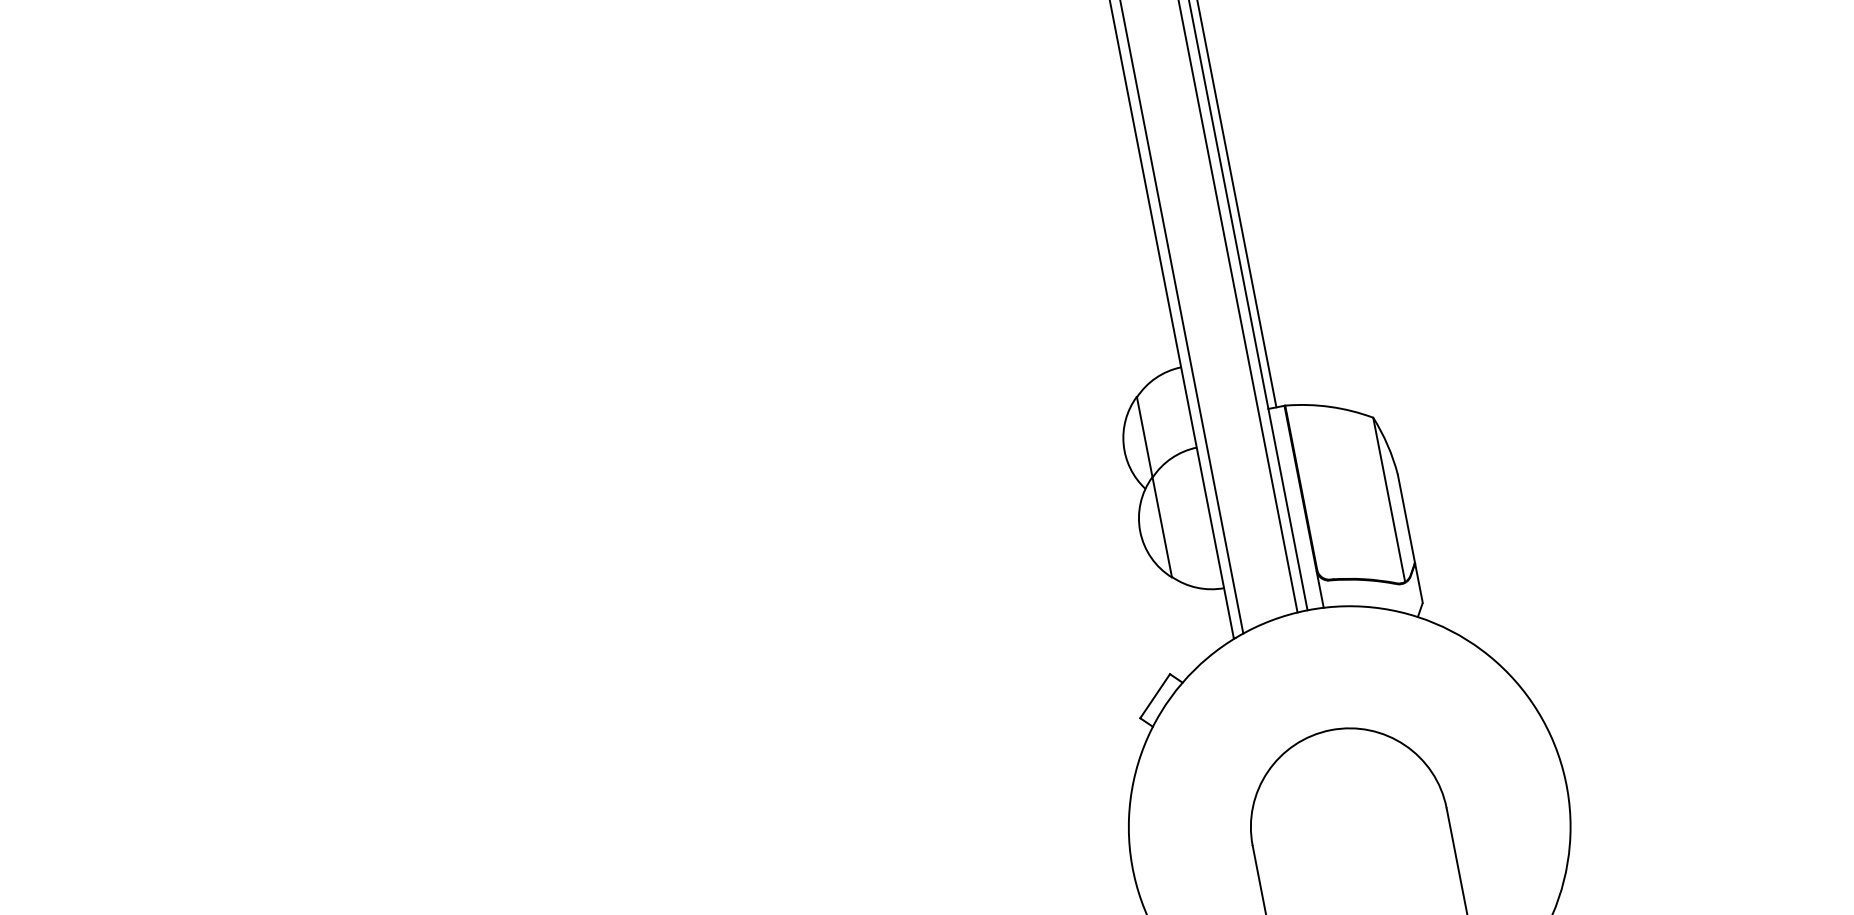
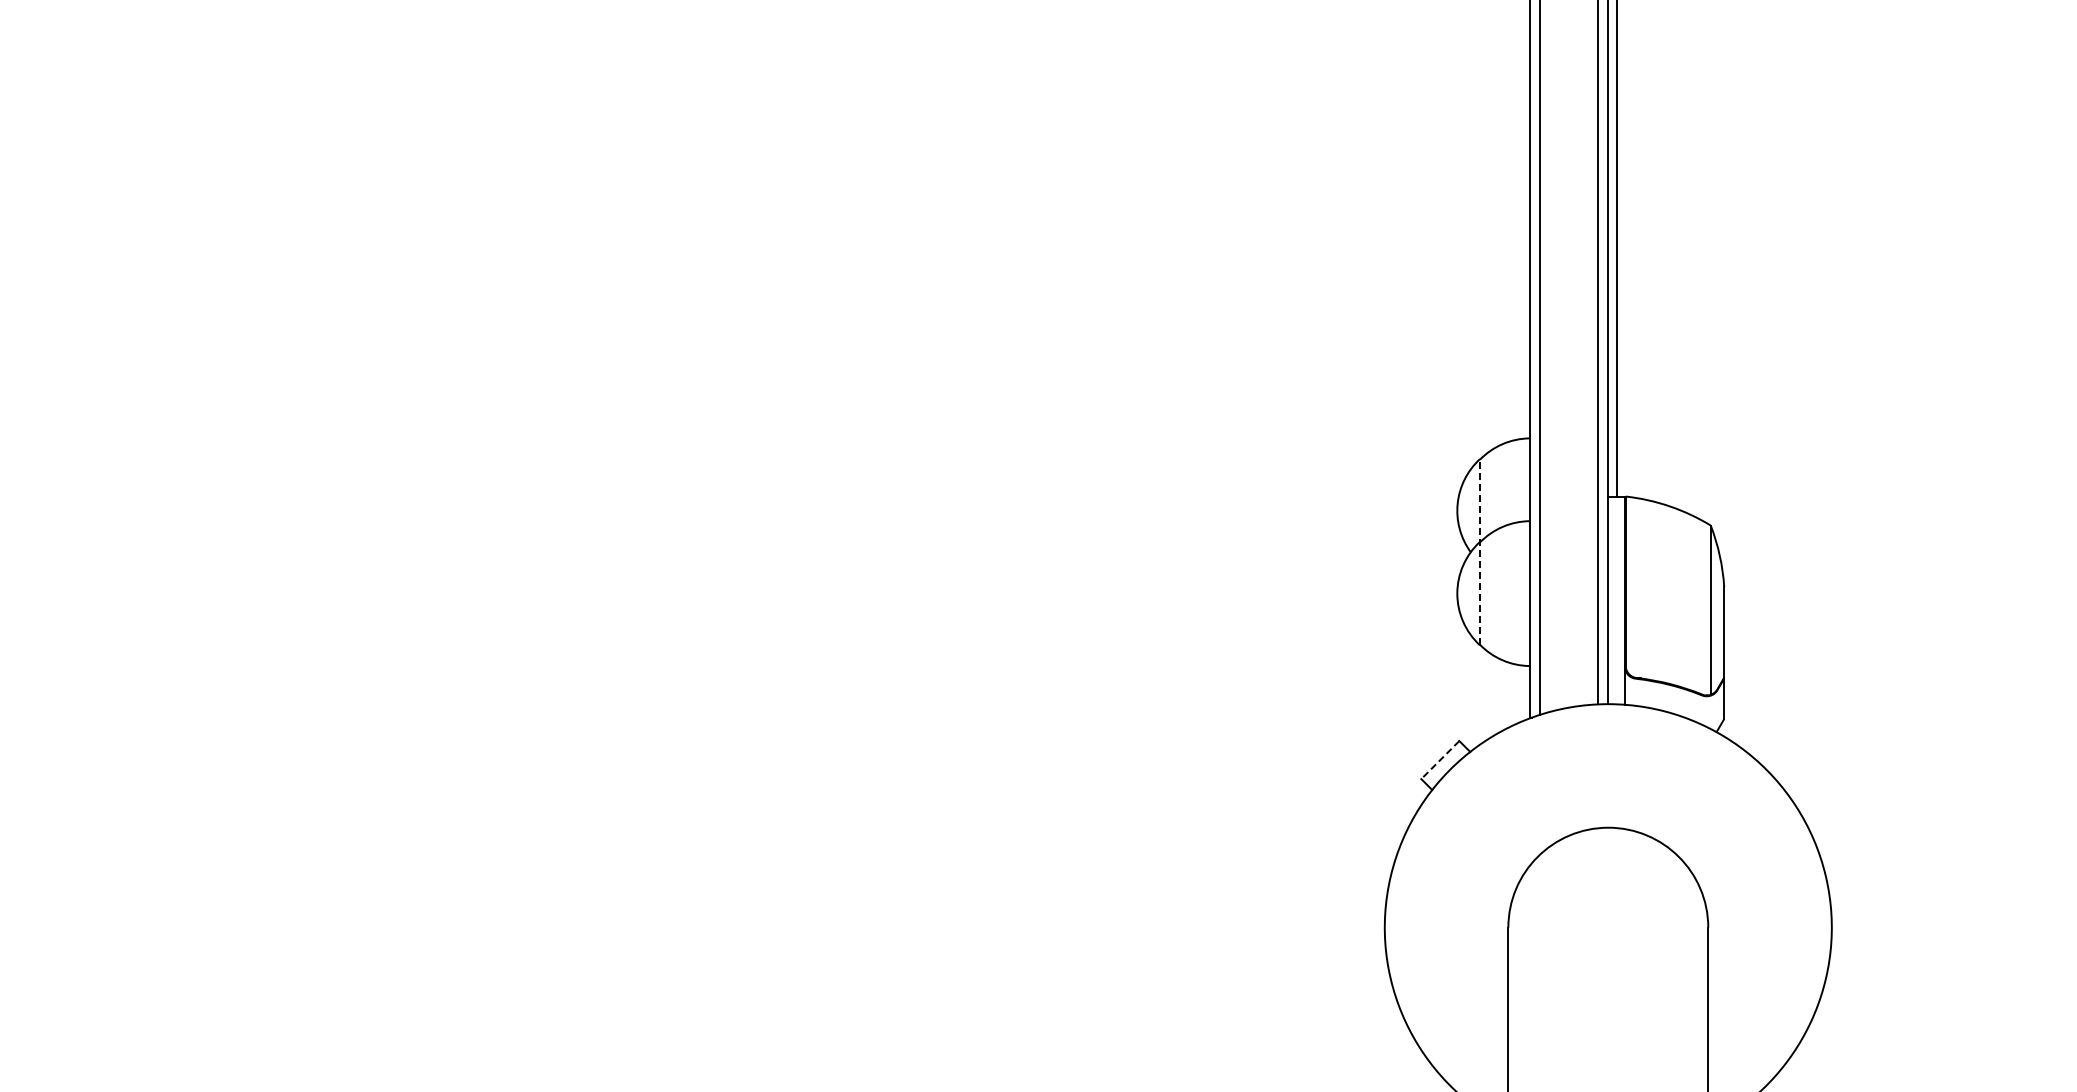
line: (1154, 486) -> (1480, 551), solid -> dashed
line: (1155, 696) -> (1440, 760), solid -> dashed

